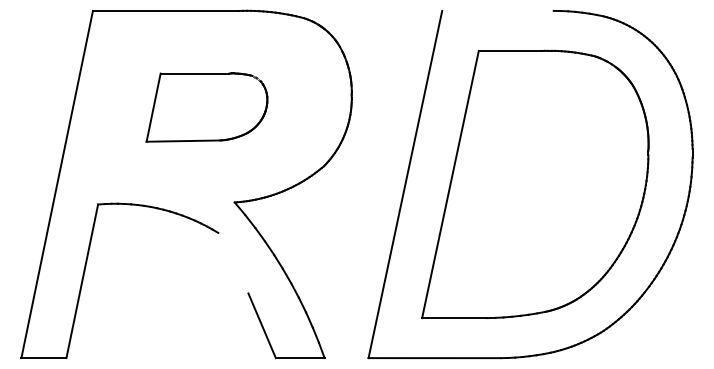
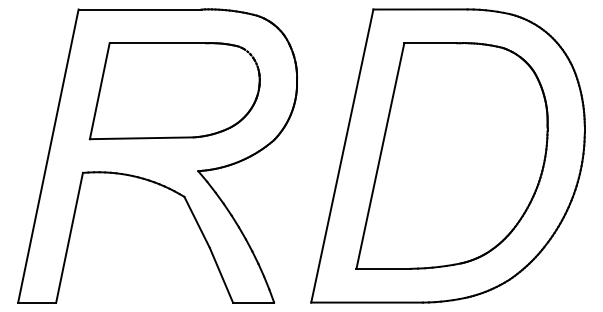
line: (497, 10) -> (420, 9), added
part: (206, 107) -> (174, 90), size x1.67
line: (233, 262) -> (197, 221), added

